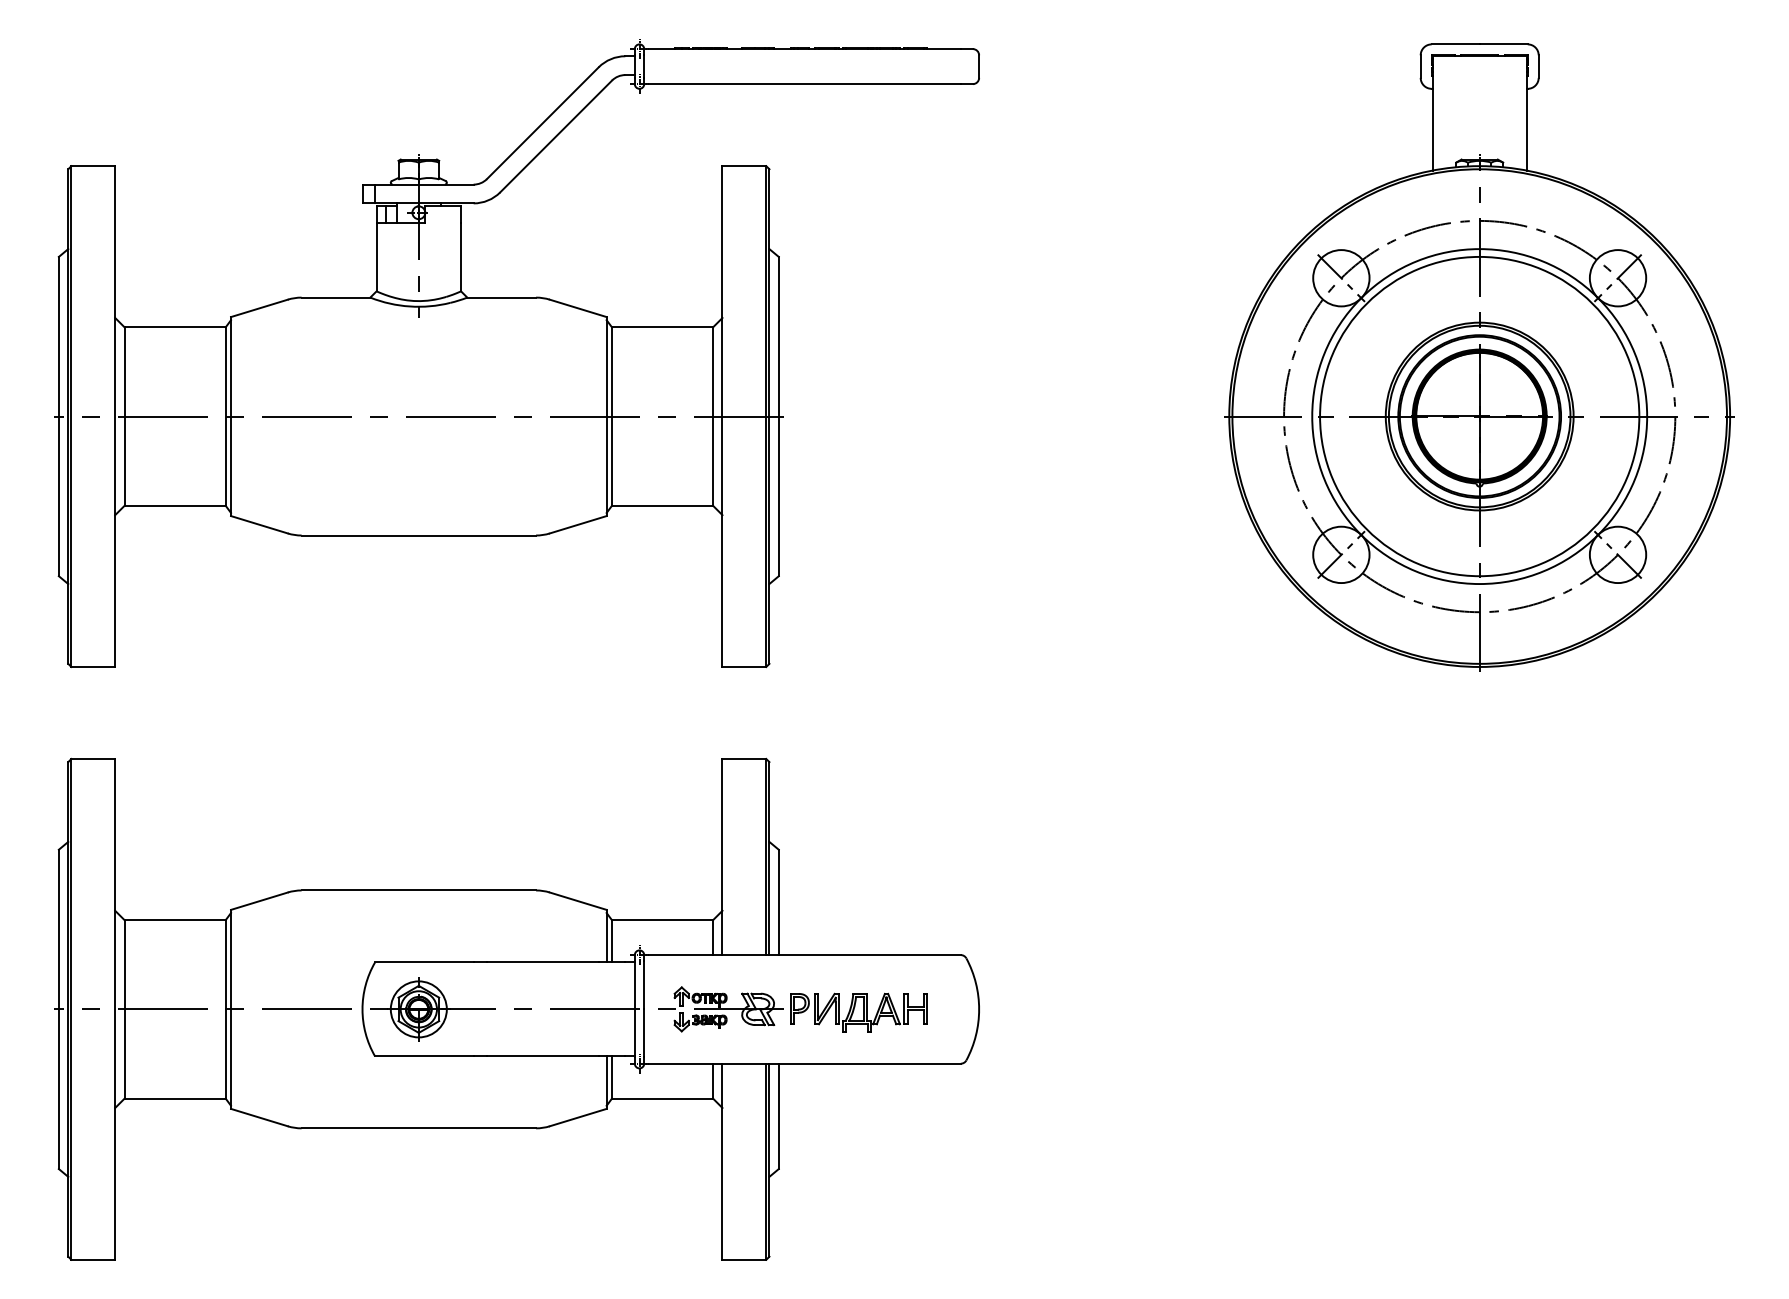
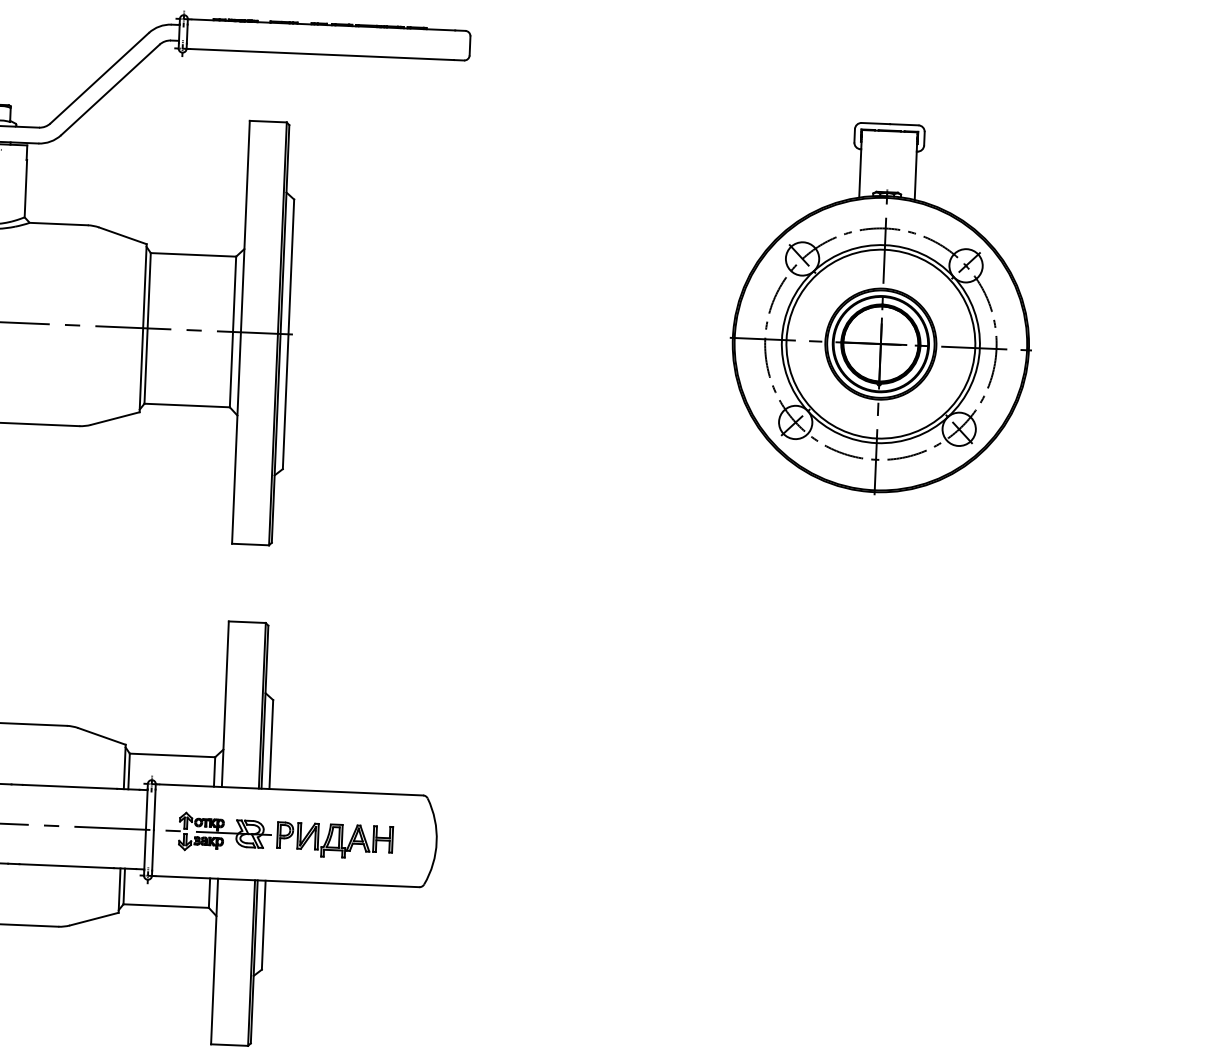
part: (1479, 357) -> (882, 309), size x0.7

